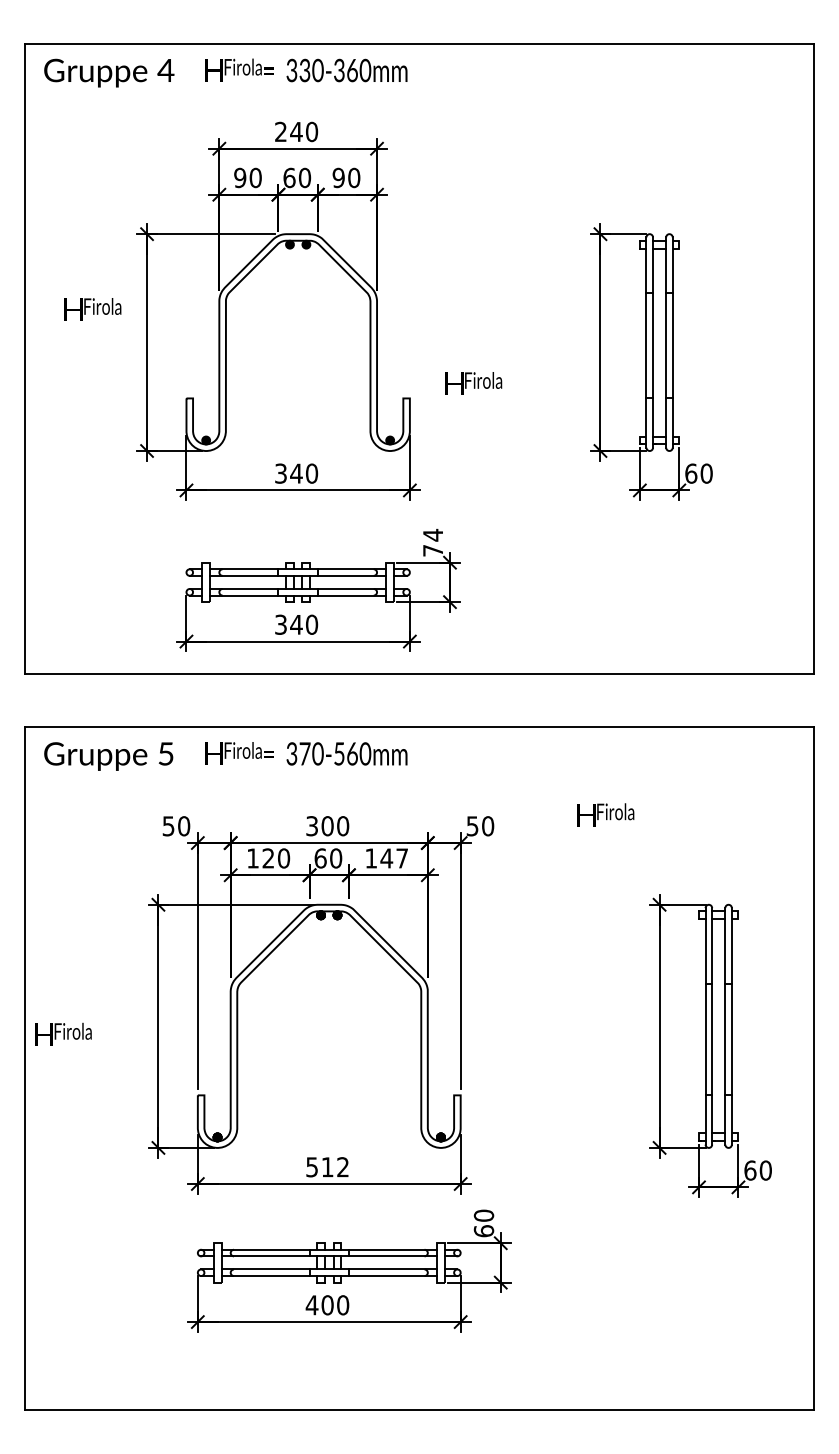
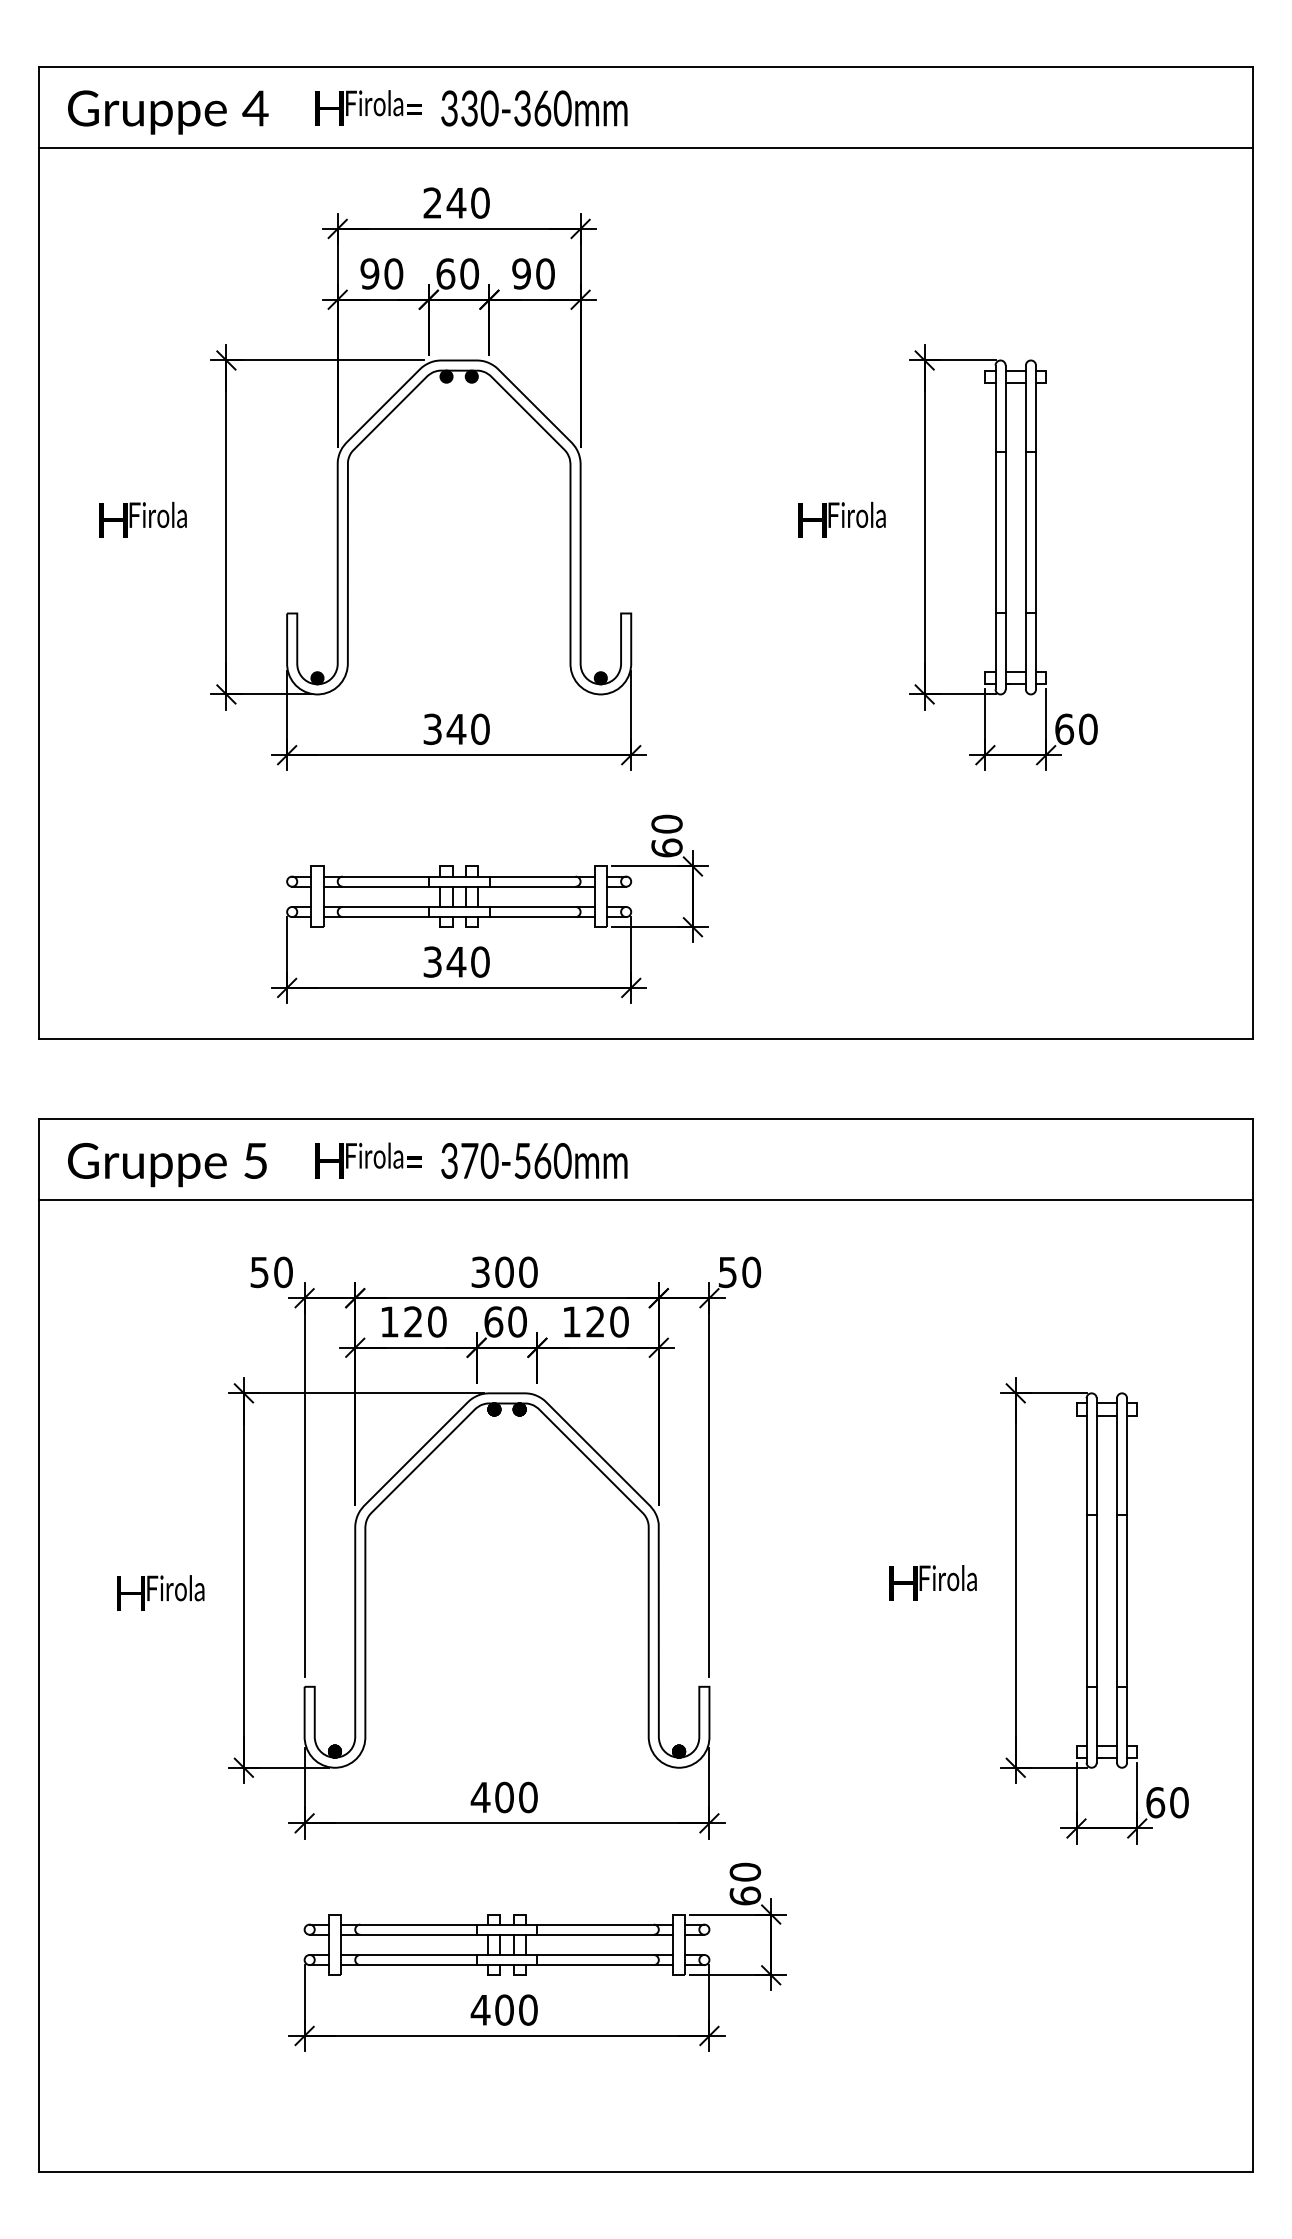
line: (419, 96) -> (646, 148), added
text: (92, 309) -> (142, 519), moved
text: (473, 383) -> (841, 519), moved
text: (433, 542) -> (667, 835), 74 -> 60
line: (419, 779) -> (646, 1200), added
text: (605, 814) -> (932, 1582), moved
text: (394, 858) -> (607, 1322), 147 -> 120
text: (63, 1033) -> (160, 1591), moved
text: (327, 1167) -> (504, 1797), 512 -> 400

